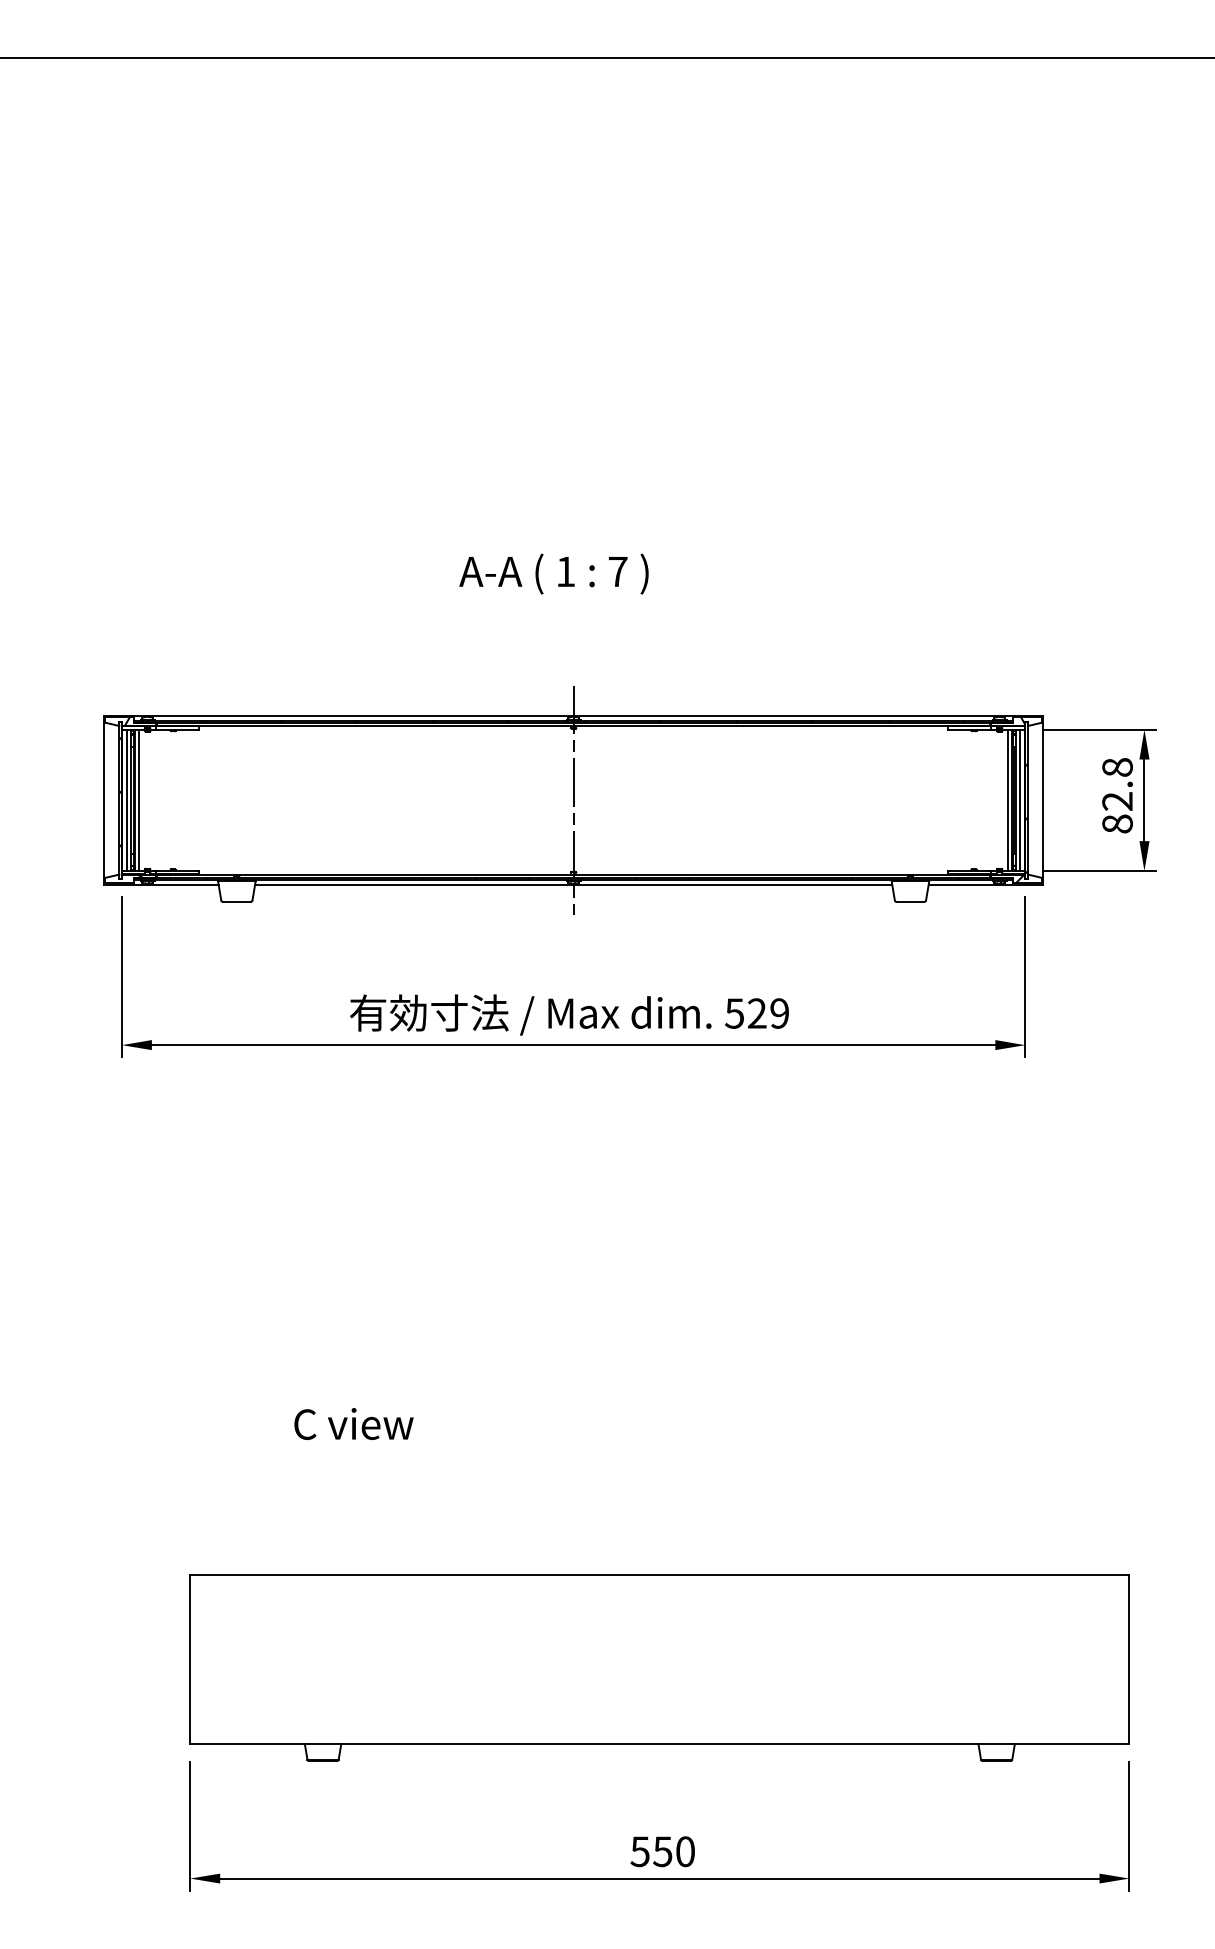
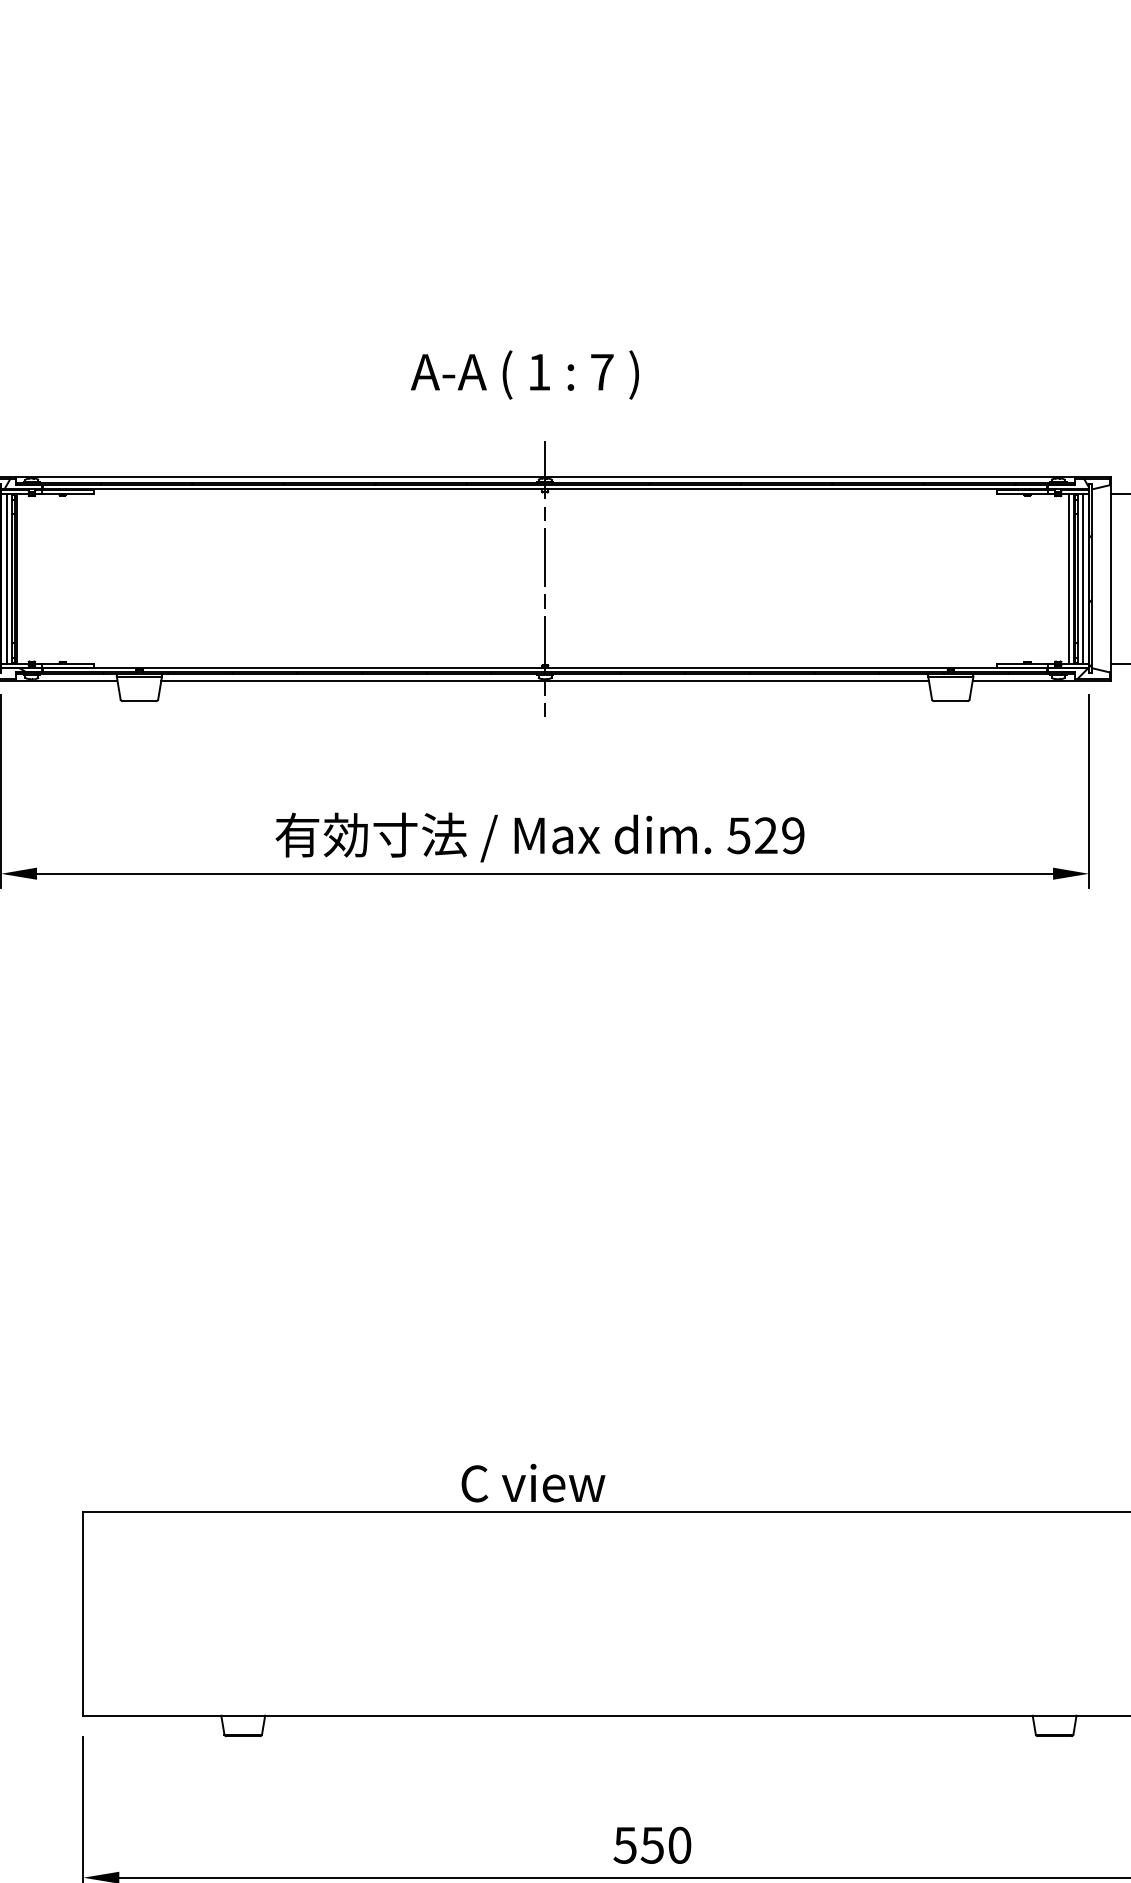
text: (553, 573) -> (524, 374), moved
line: (139, 799) -> (22, 577), removed
text: (353, 1423) -> (532, 1482), moved

